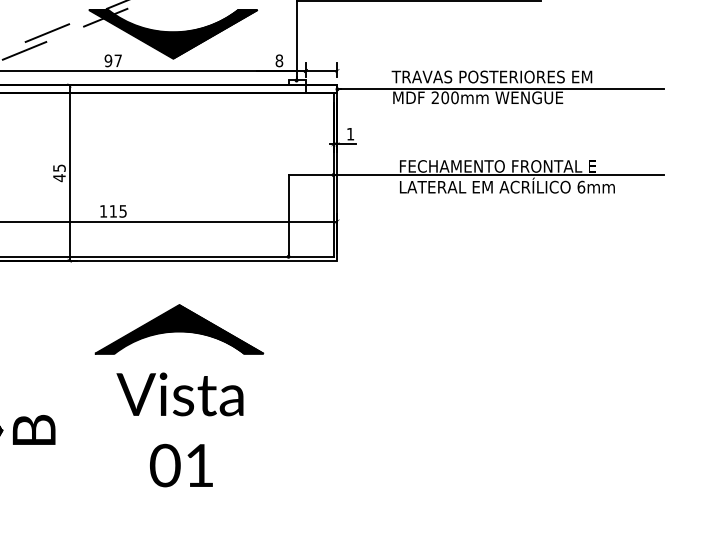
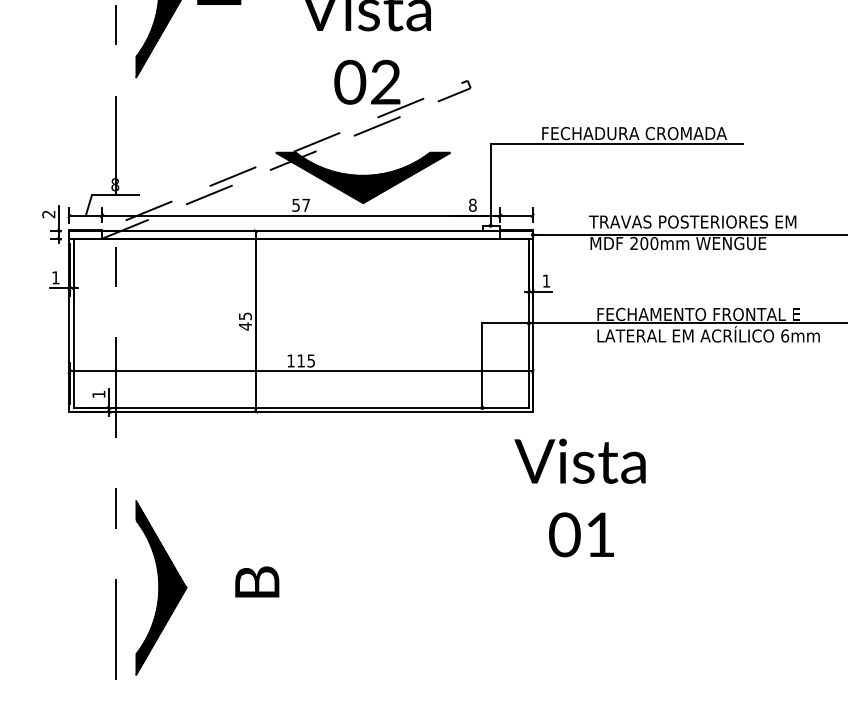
text: (107, 60) -> (295, 204), 97 -> 57
part: (179, 329) -> (369, 483), removed
text: (34, 429) -> (257, 581), moved
text: (179, 429) -> (579, 497), moved

